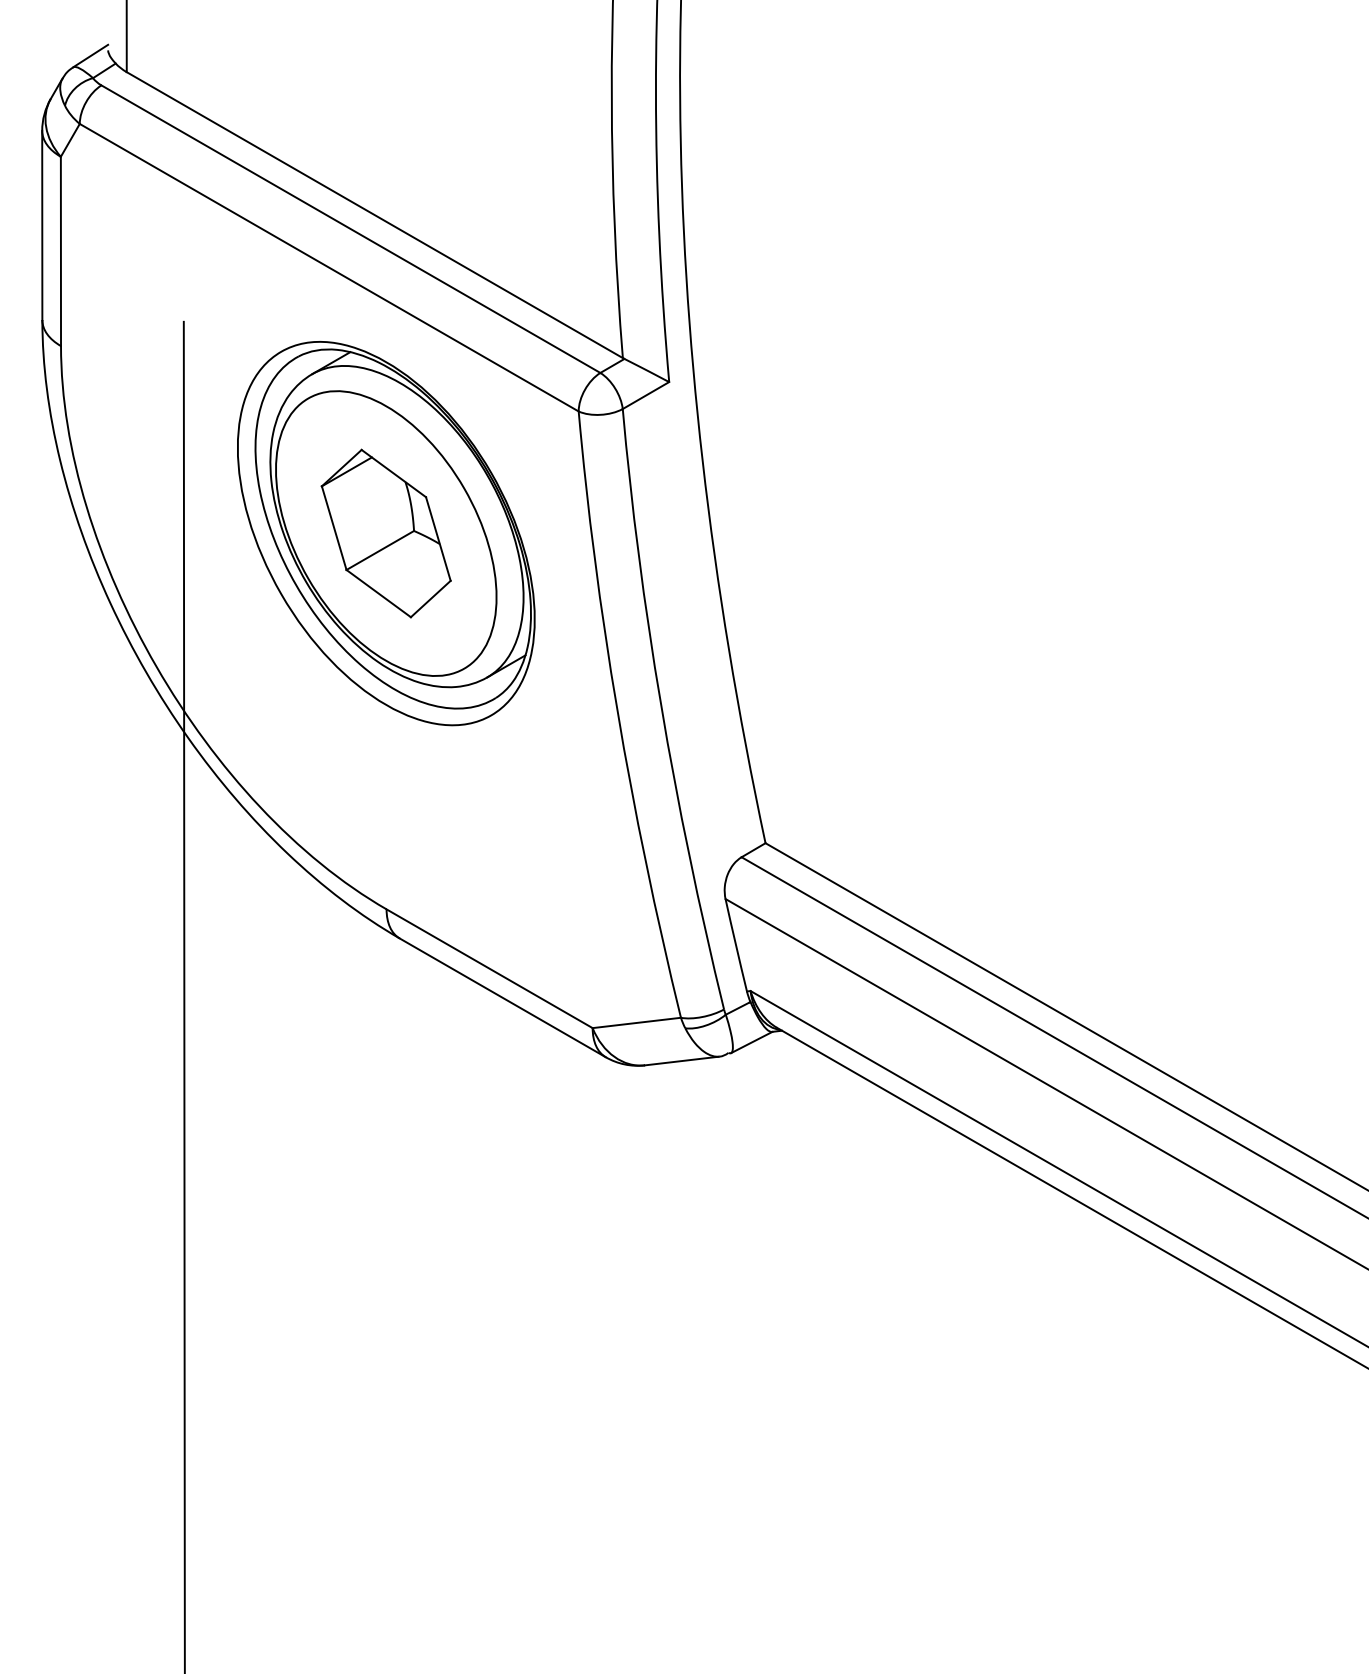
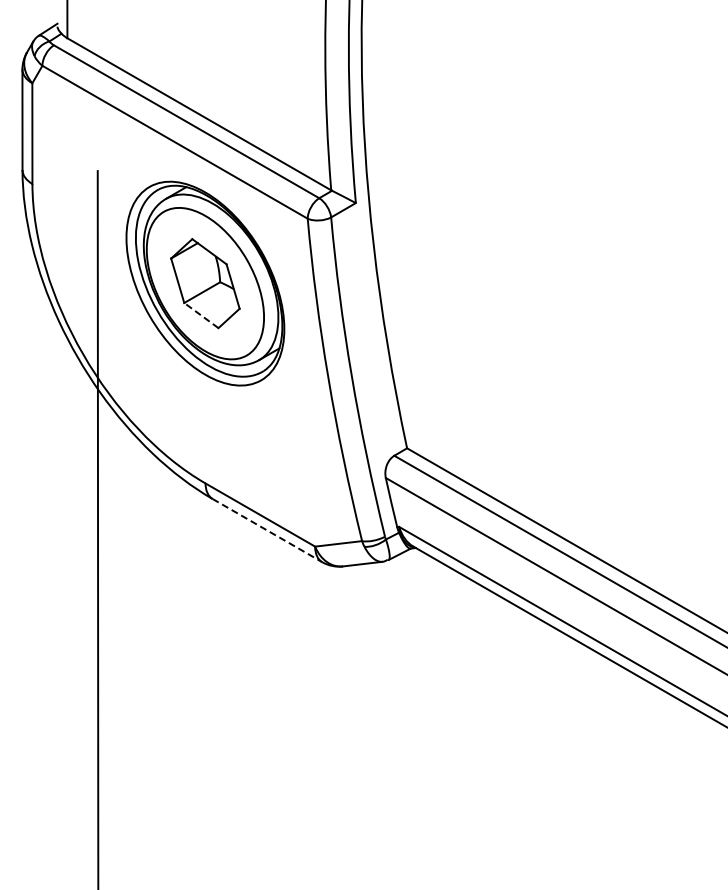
line: (378, 593) -> (201, 315), solid -> dashed
line: (503, 997) -> (267, 530), solid -> dashed

